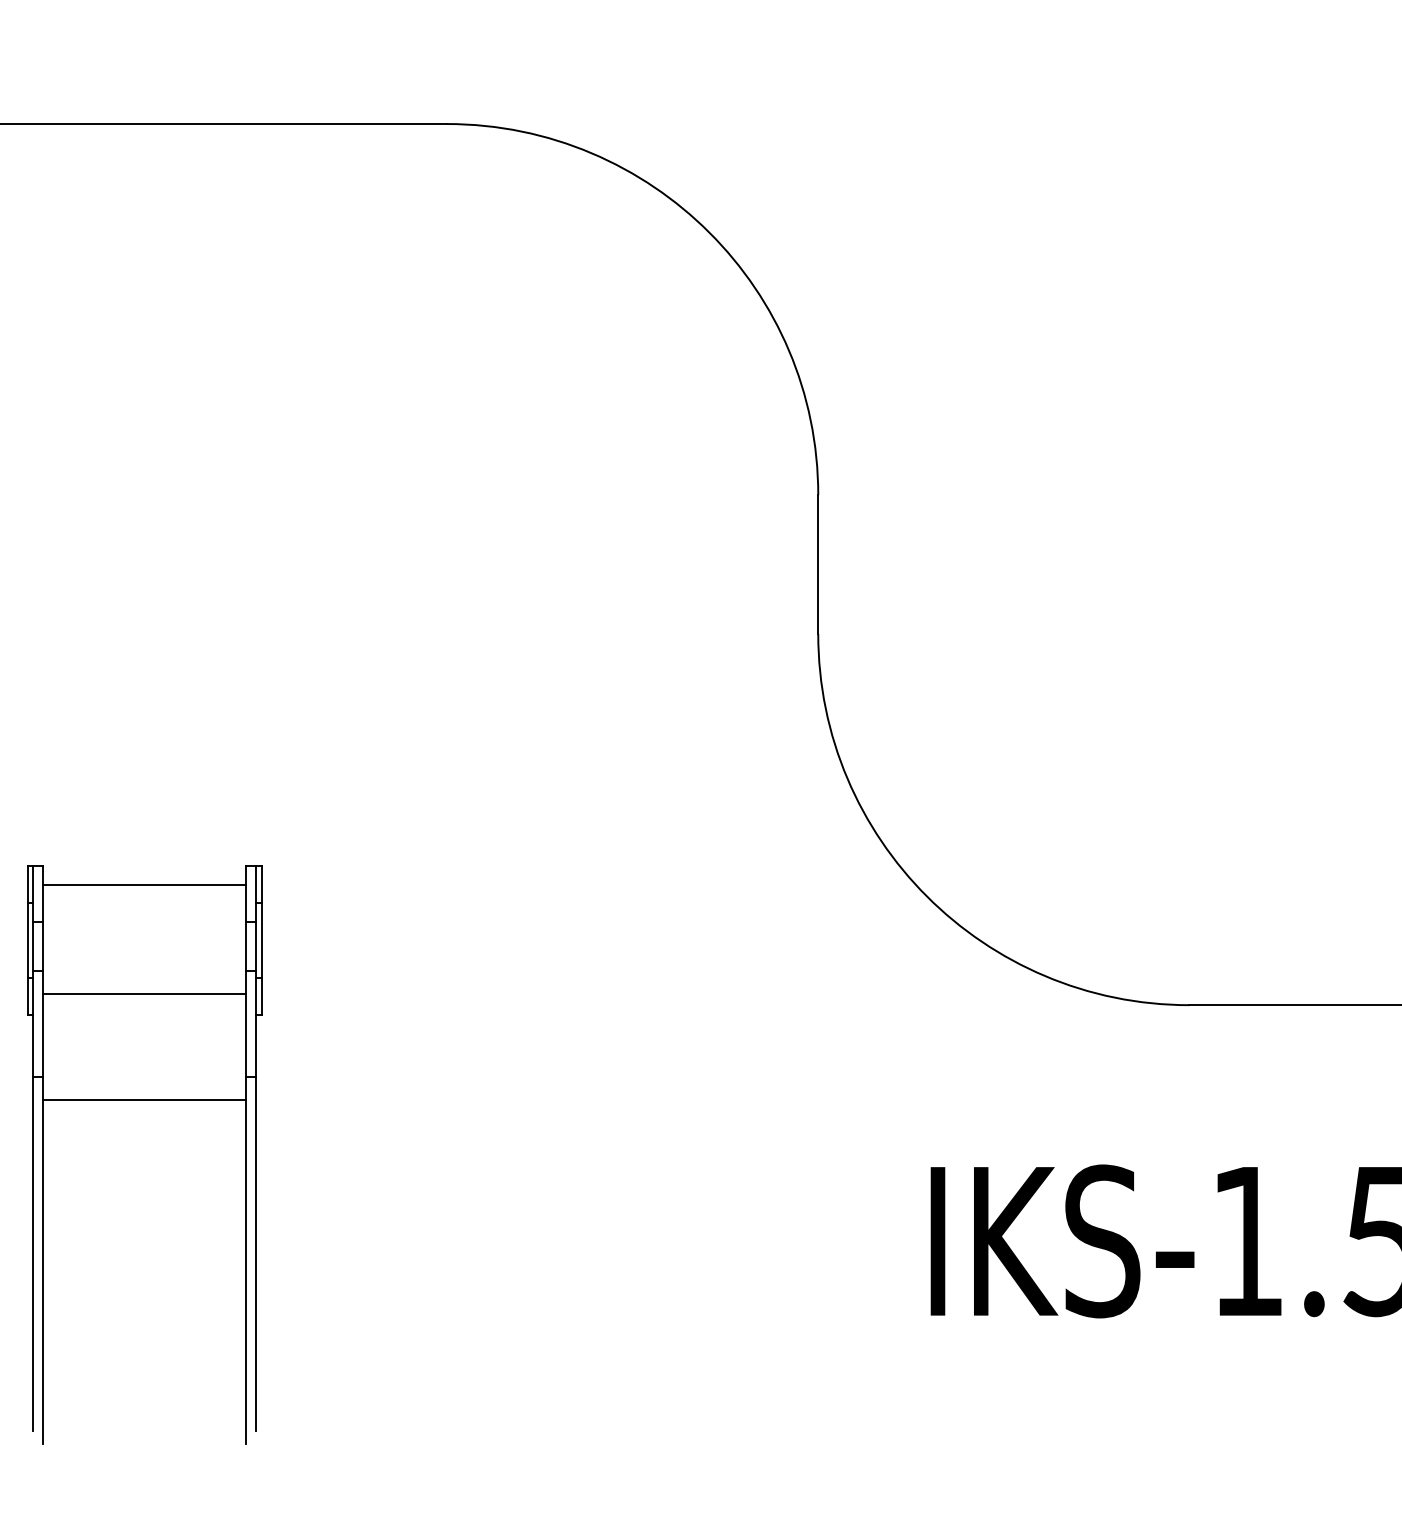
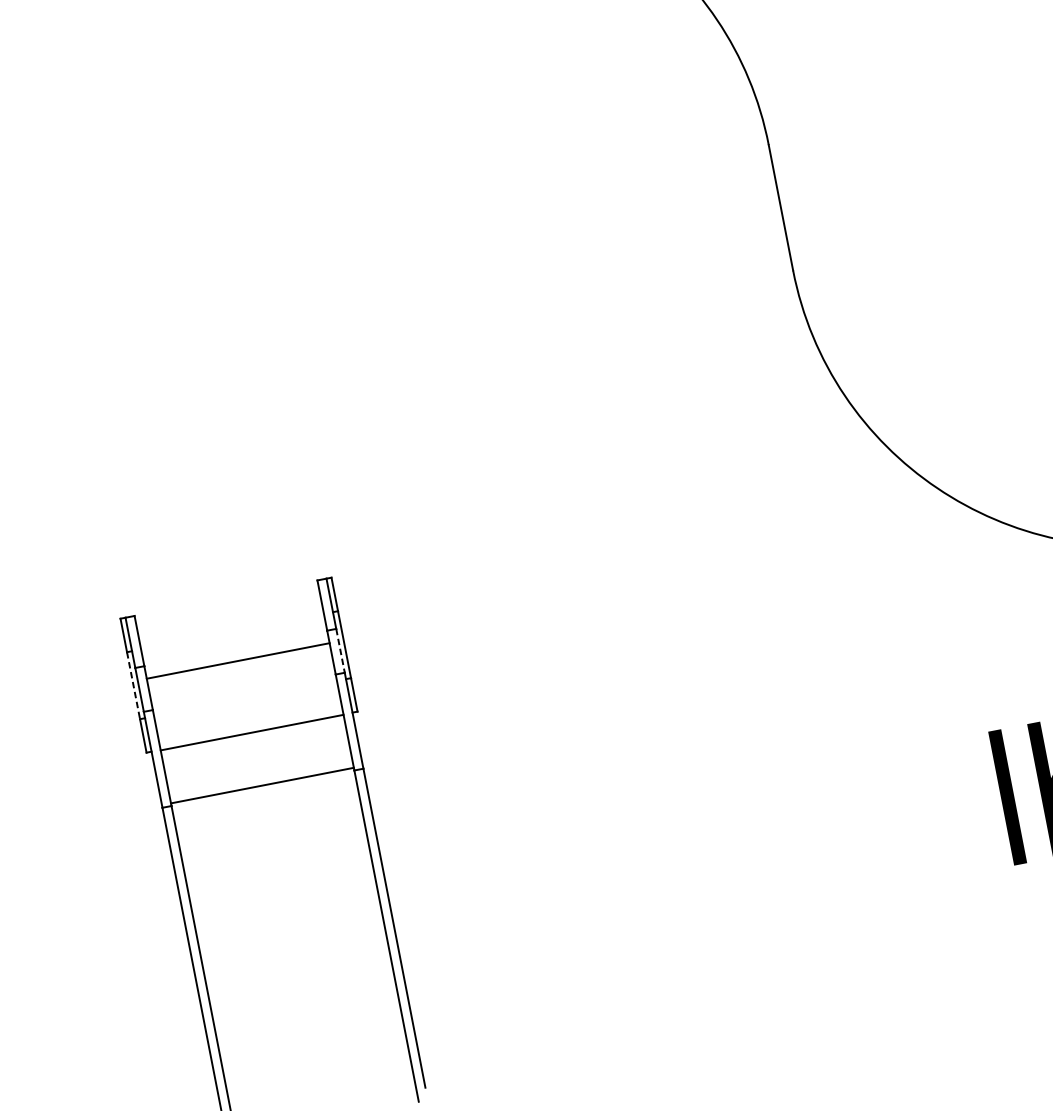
line: (144, 884) -> (238, 660), moved
line: (27, 941) -> (133, 686), solid -> dashed
line: (255, 946) -> (340, 651), solid -> dashed
line: (144, 994) -> (262, 786), moved
line: (144, 1100) -> (252, 732), moved

